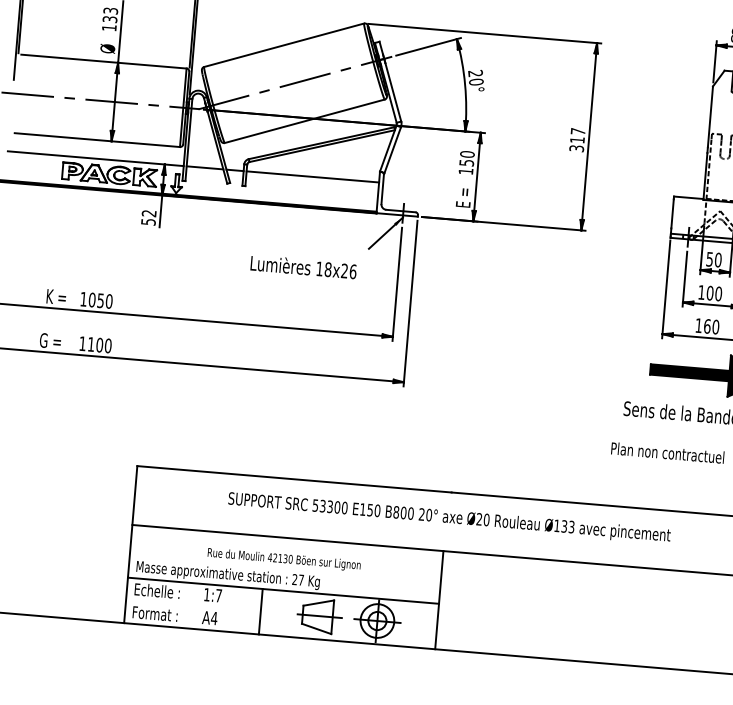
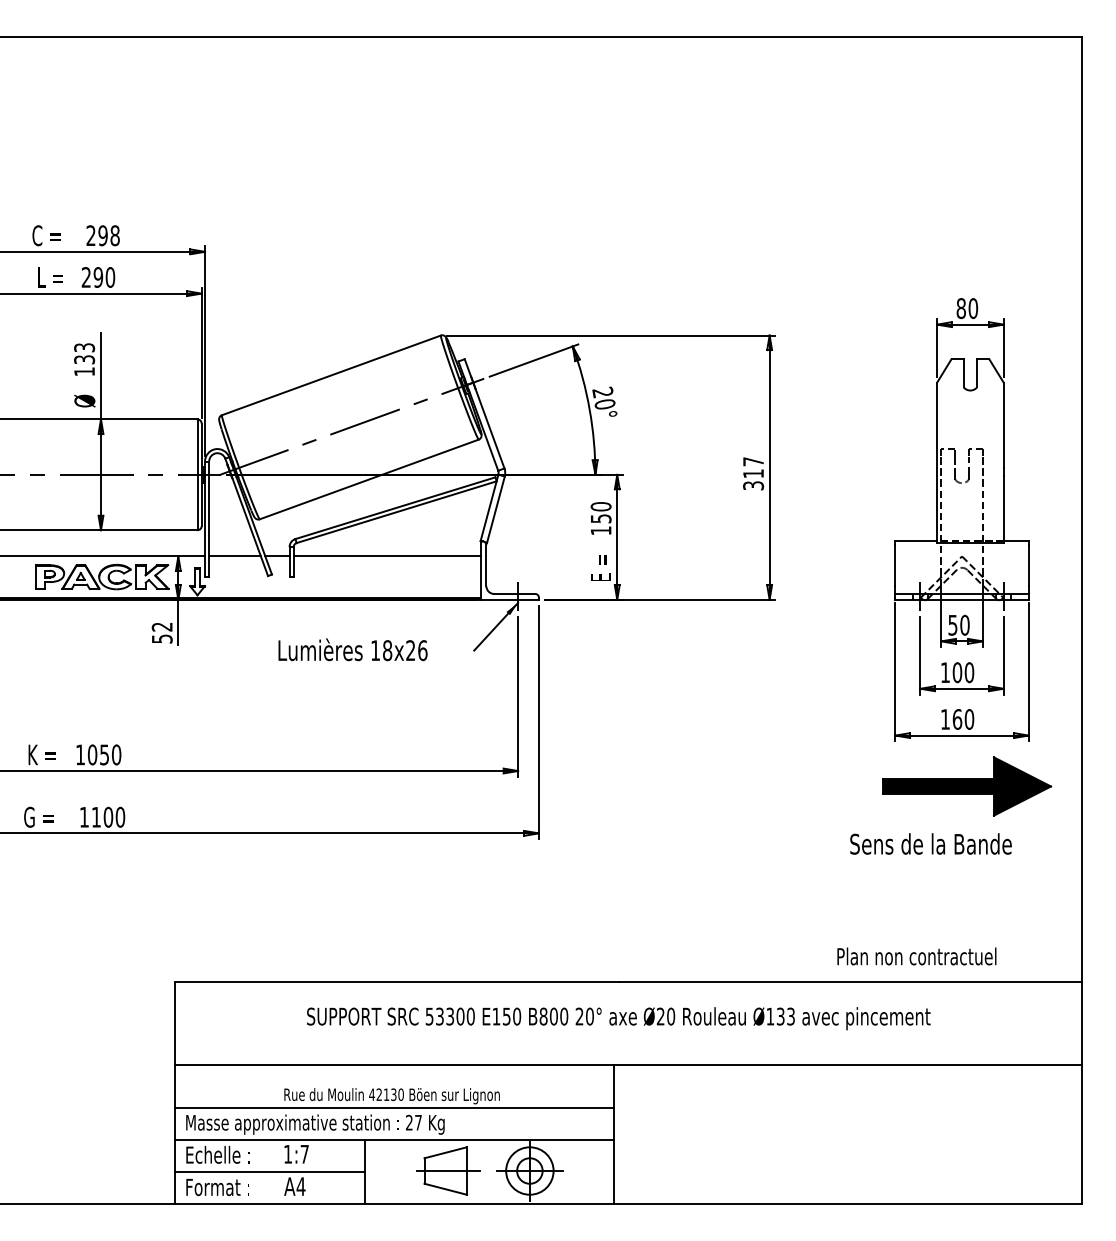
text: (303, 266) -> (352, 649), moved
text: (667, 453) -> (916, 956), moved
line: (285, 567) -> (394, 1107), added
line: (193, 605) -> (270, 1171), added

